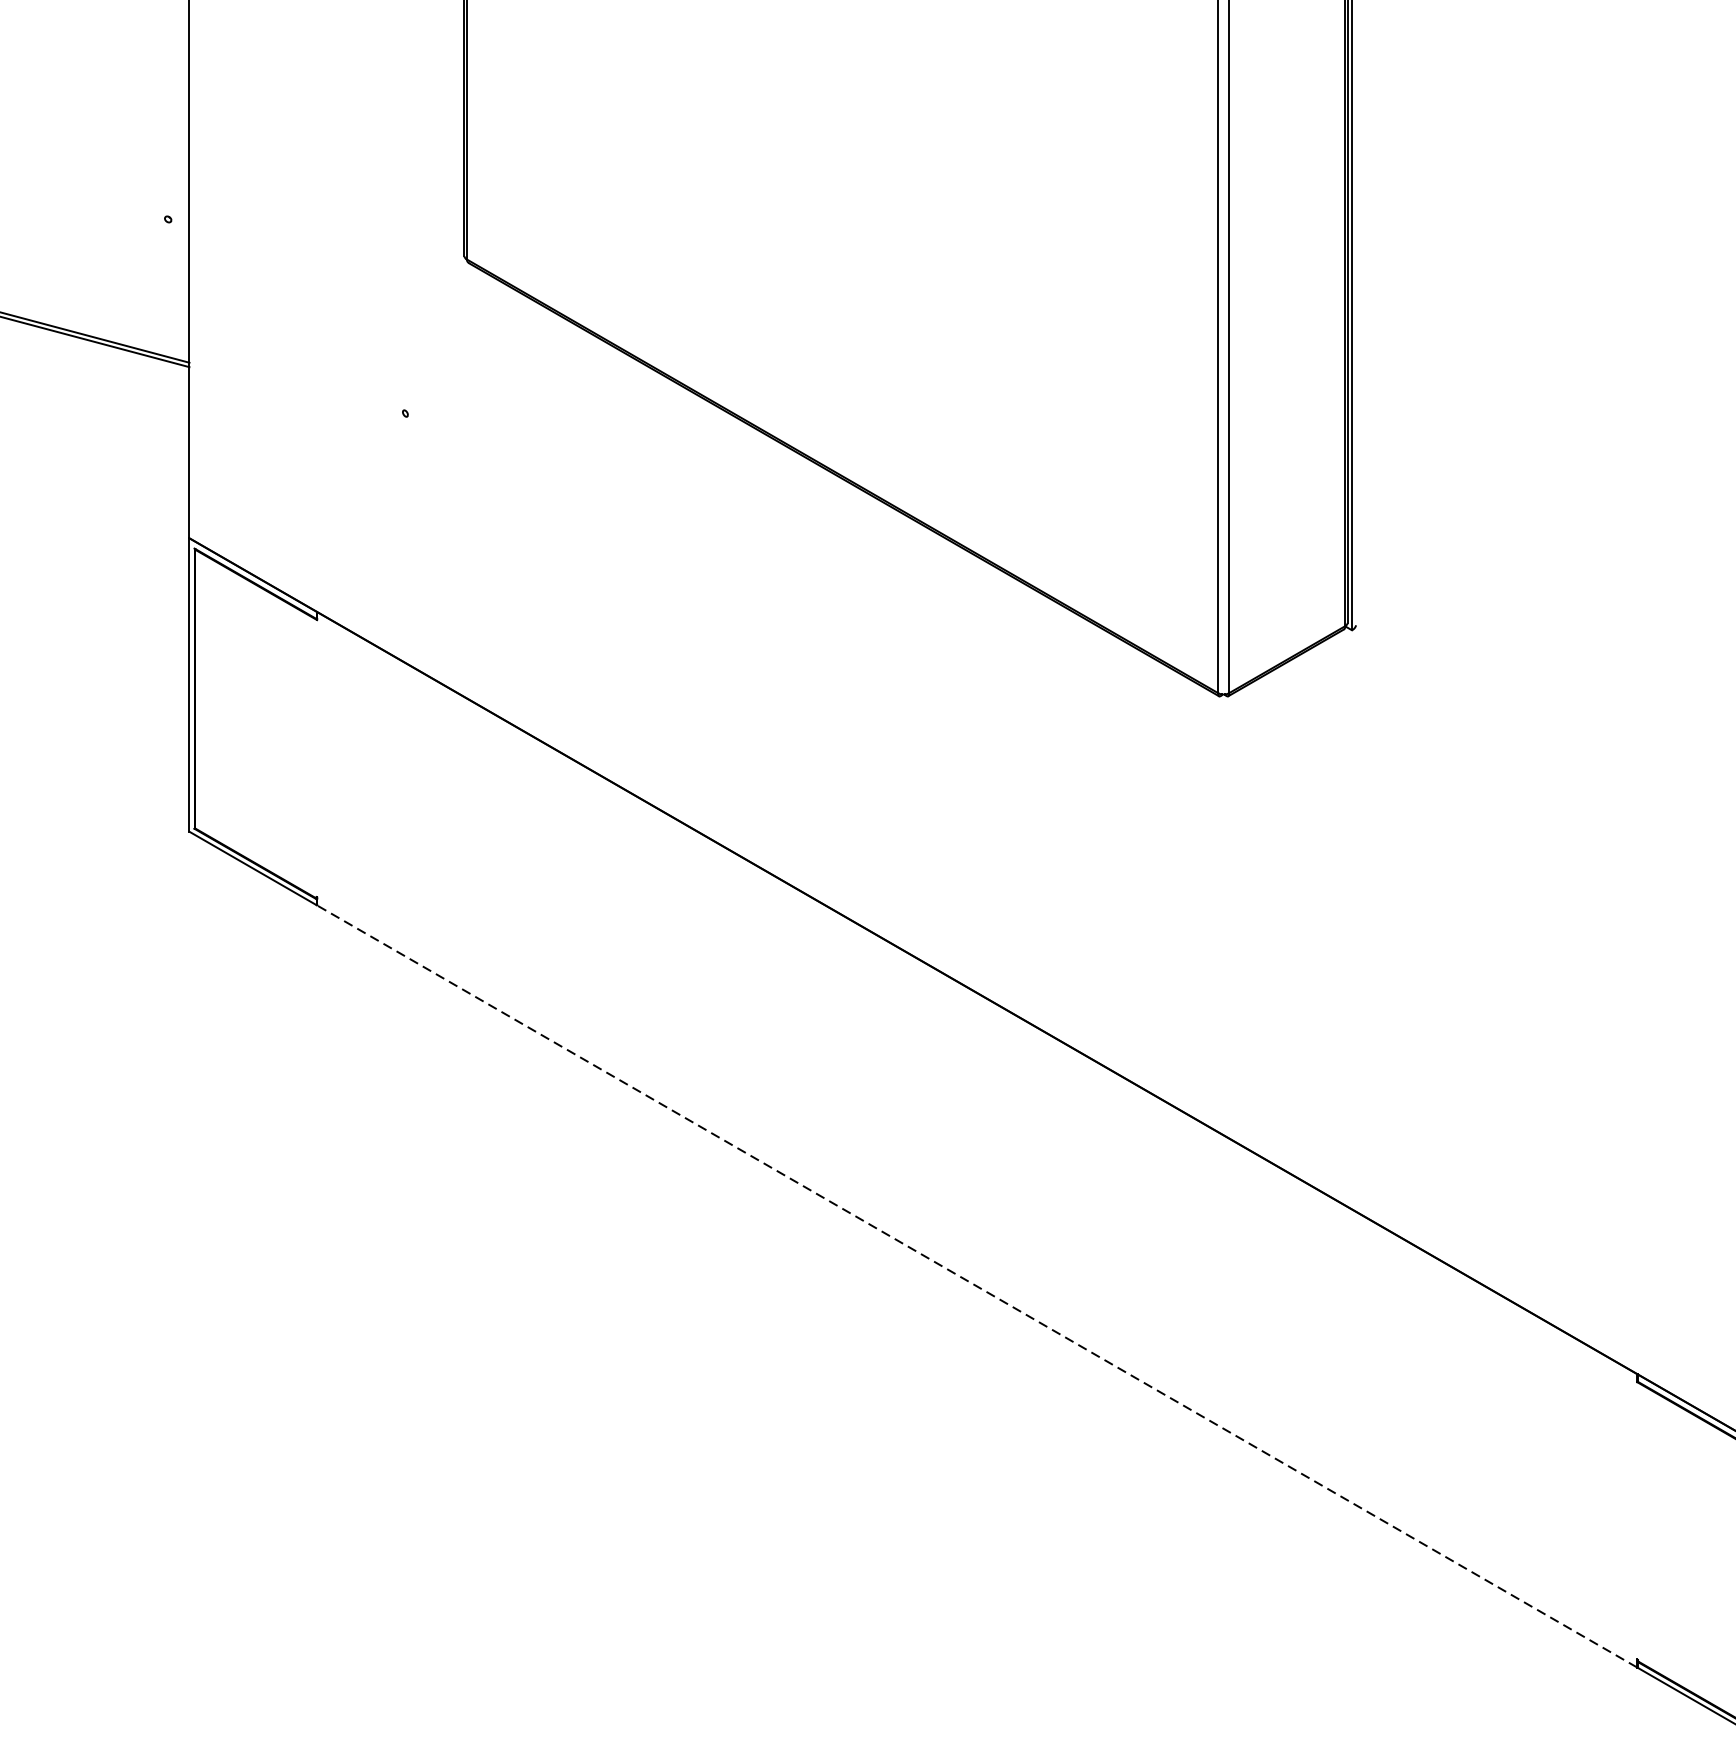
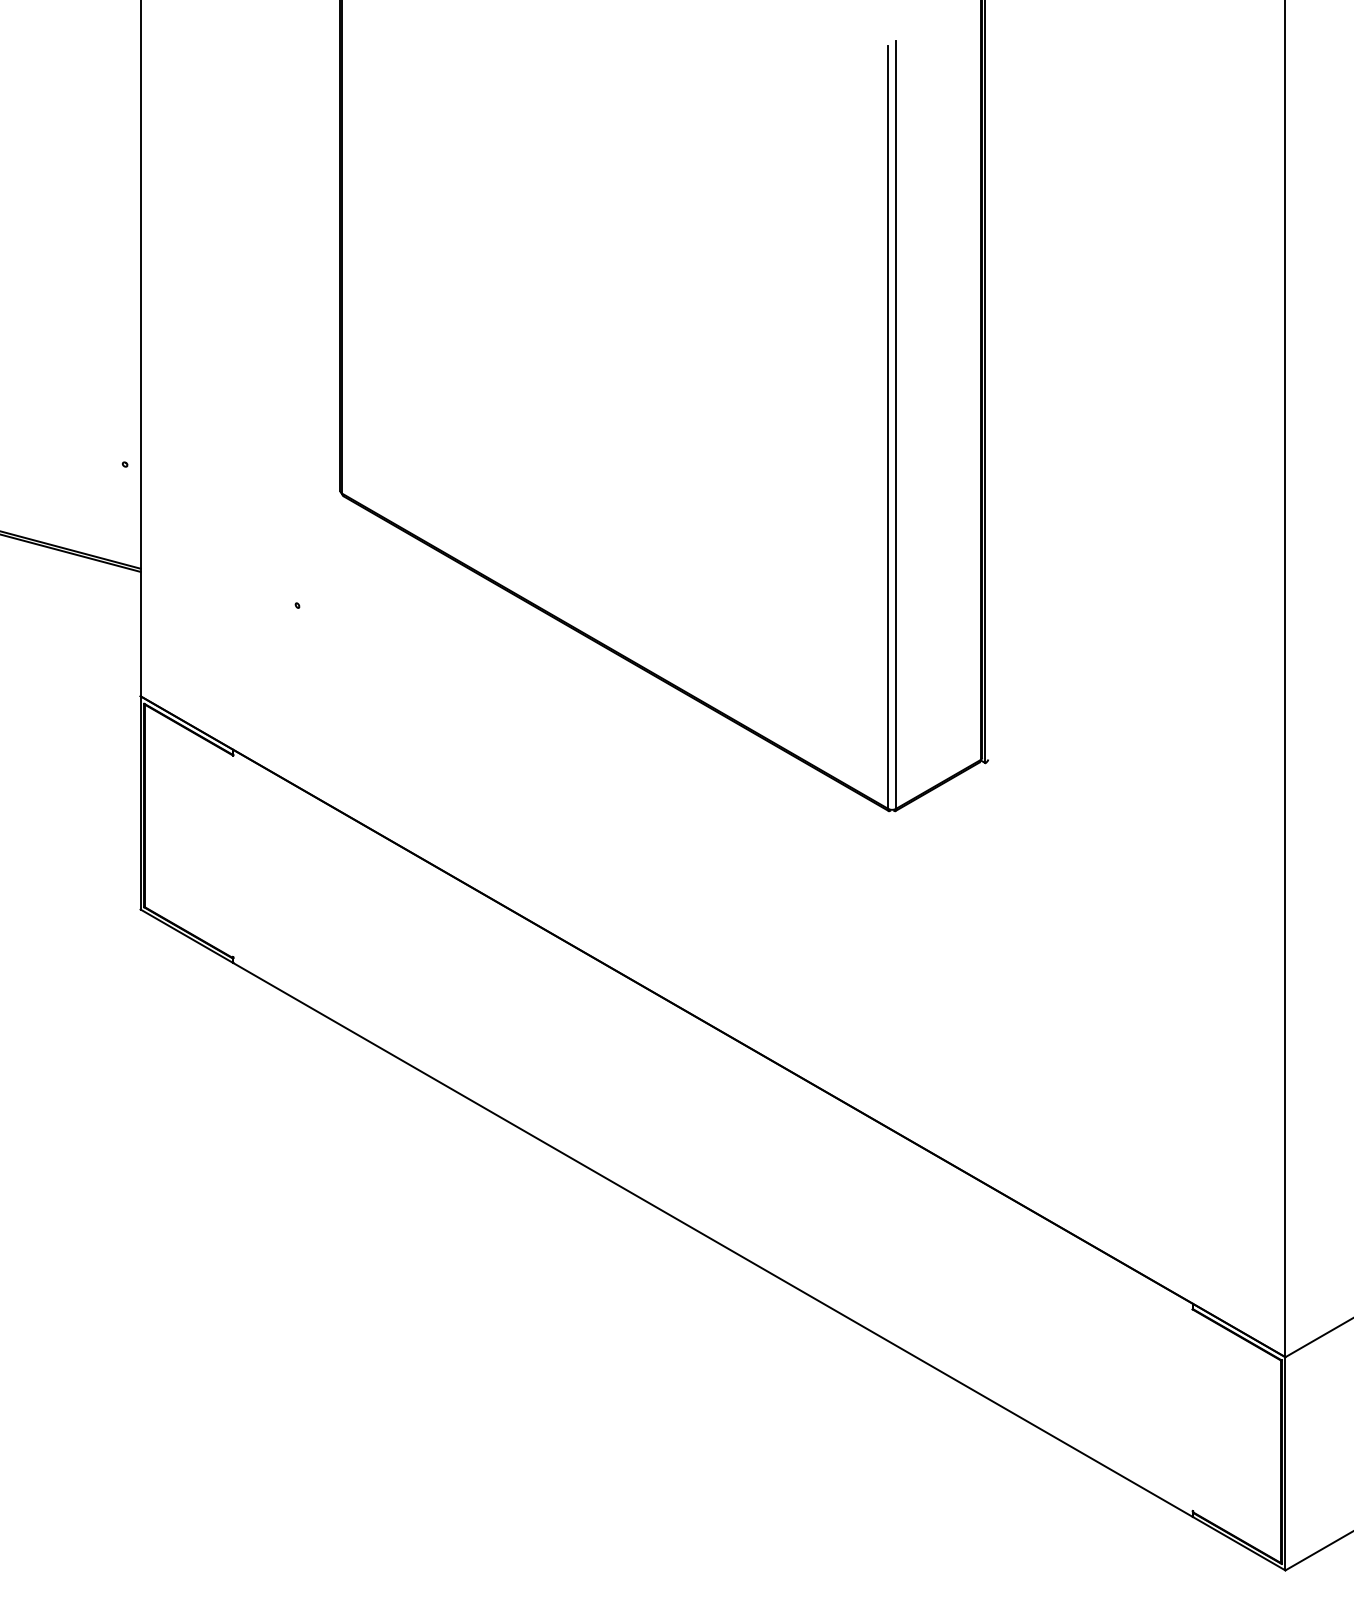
line: (977, 1285) -> (713, 1239), dashed -> solid

